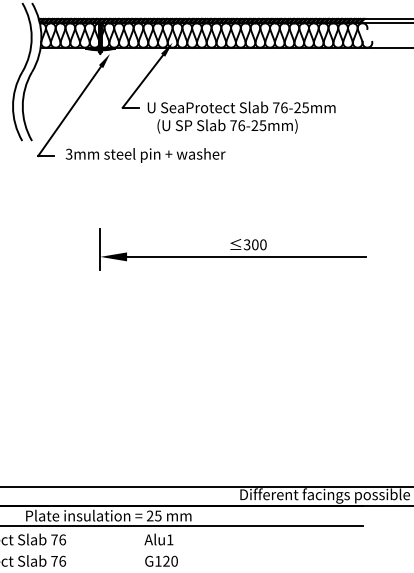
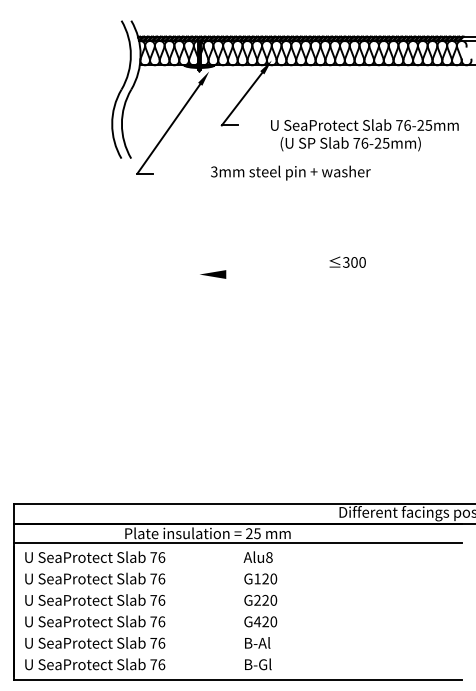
text: (241, 117) -> (364, 135), moved
text: (145, 154) -> (290, 172), moved
line: (100, 248) -> (199, 266), removed
line: (246, 256) -> (345, 274), removed
text: (170, 539) -> (269, 557), Alu1 -> Alu8

